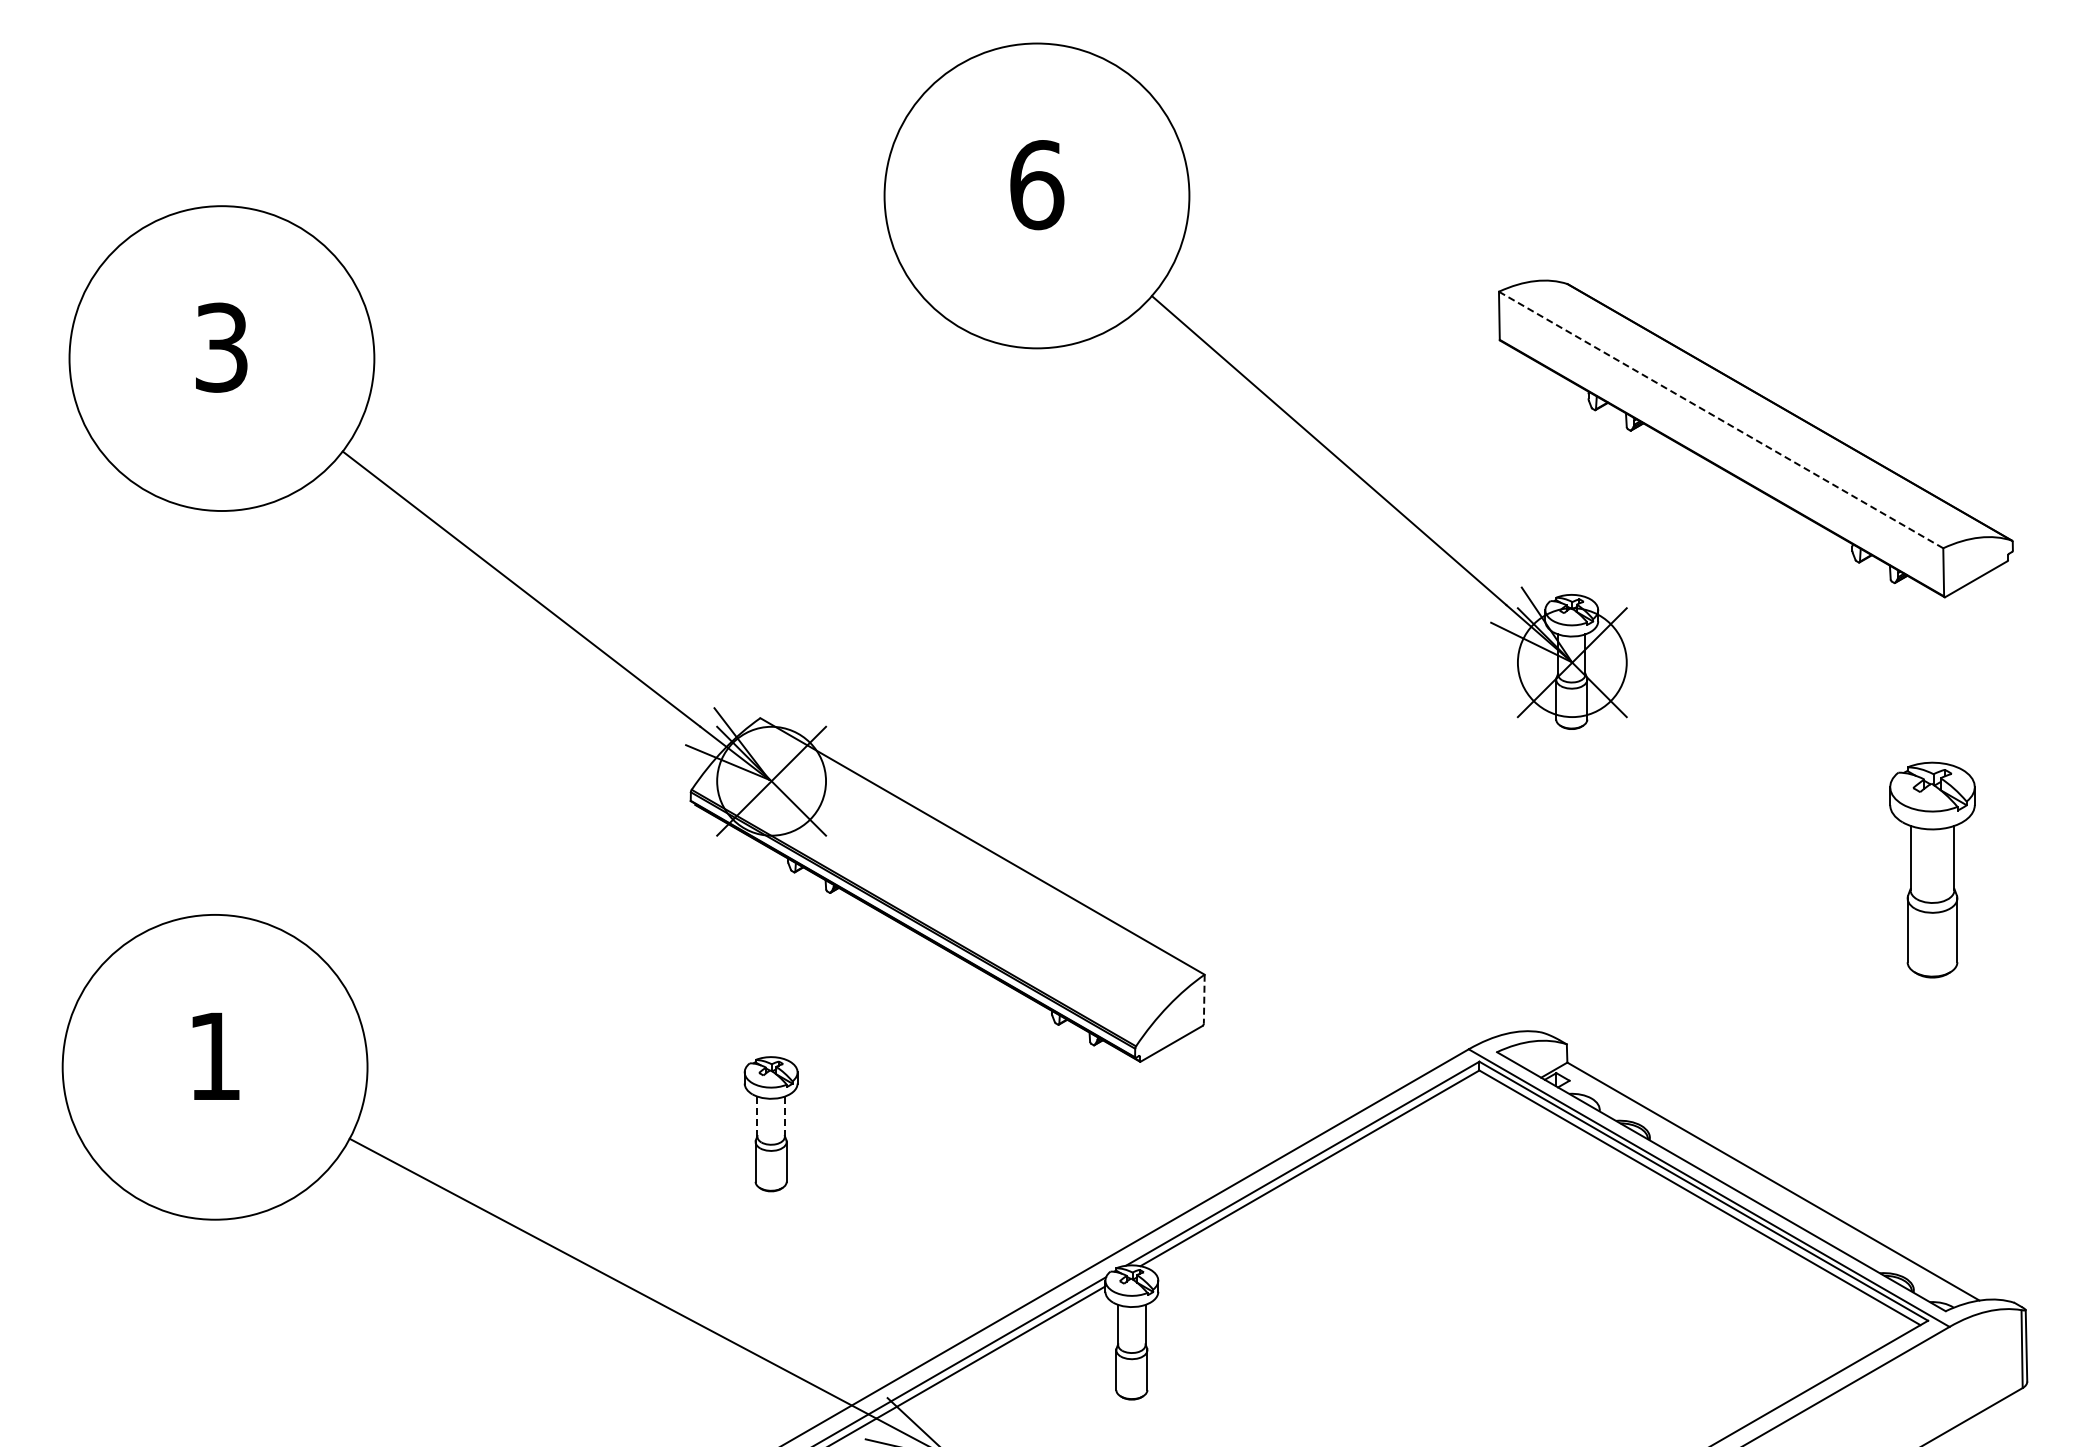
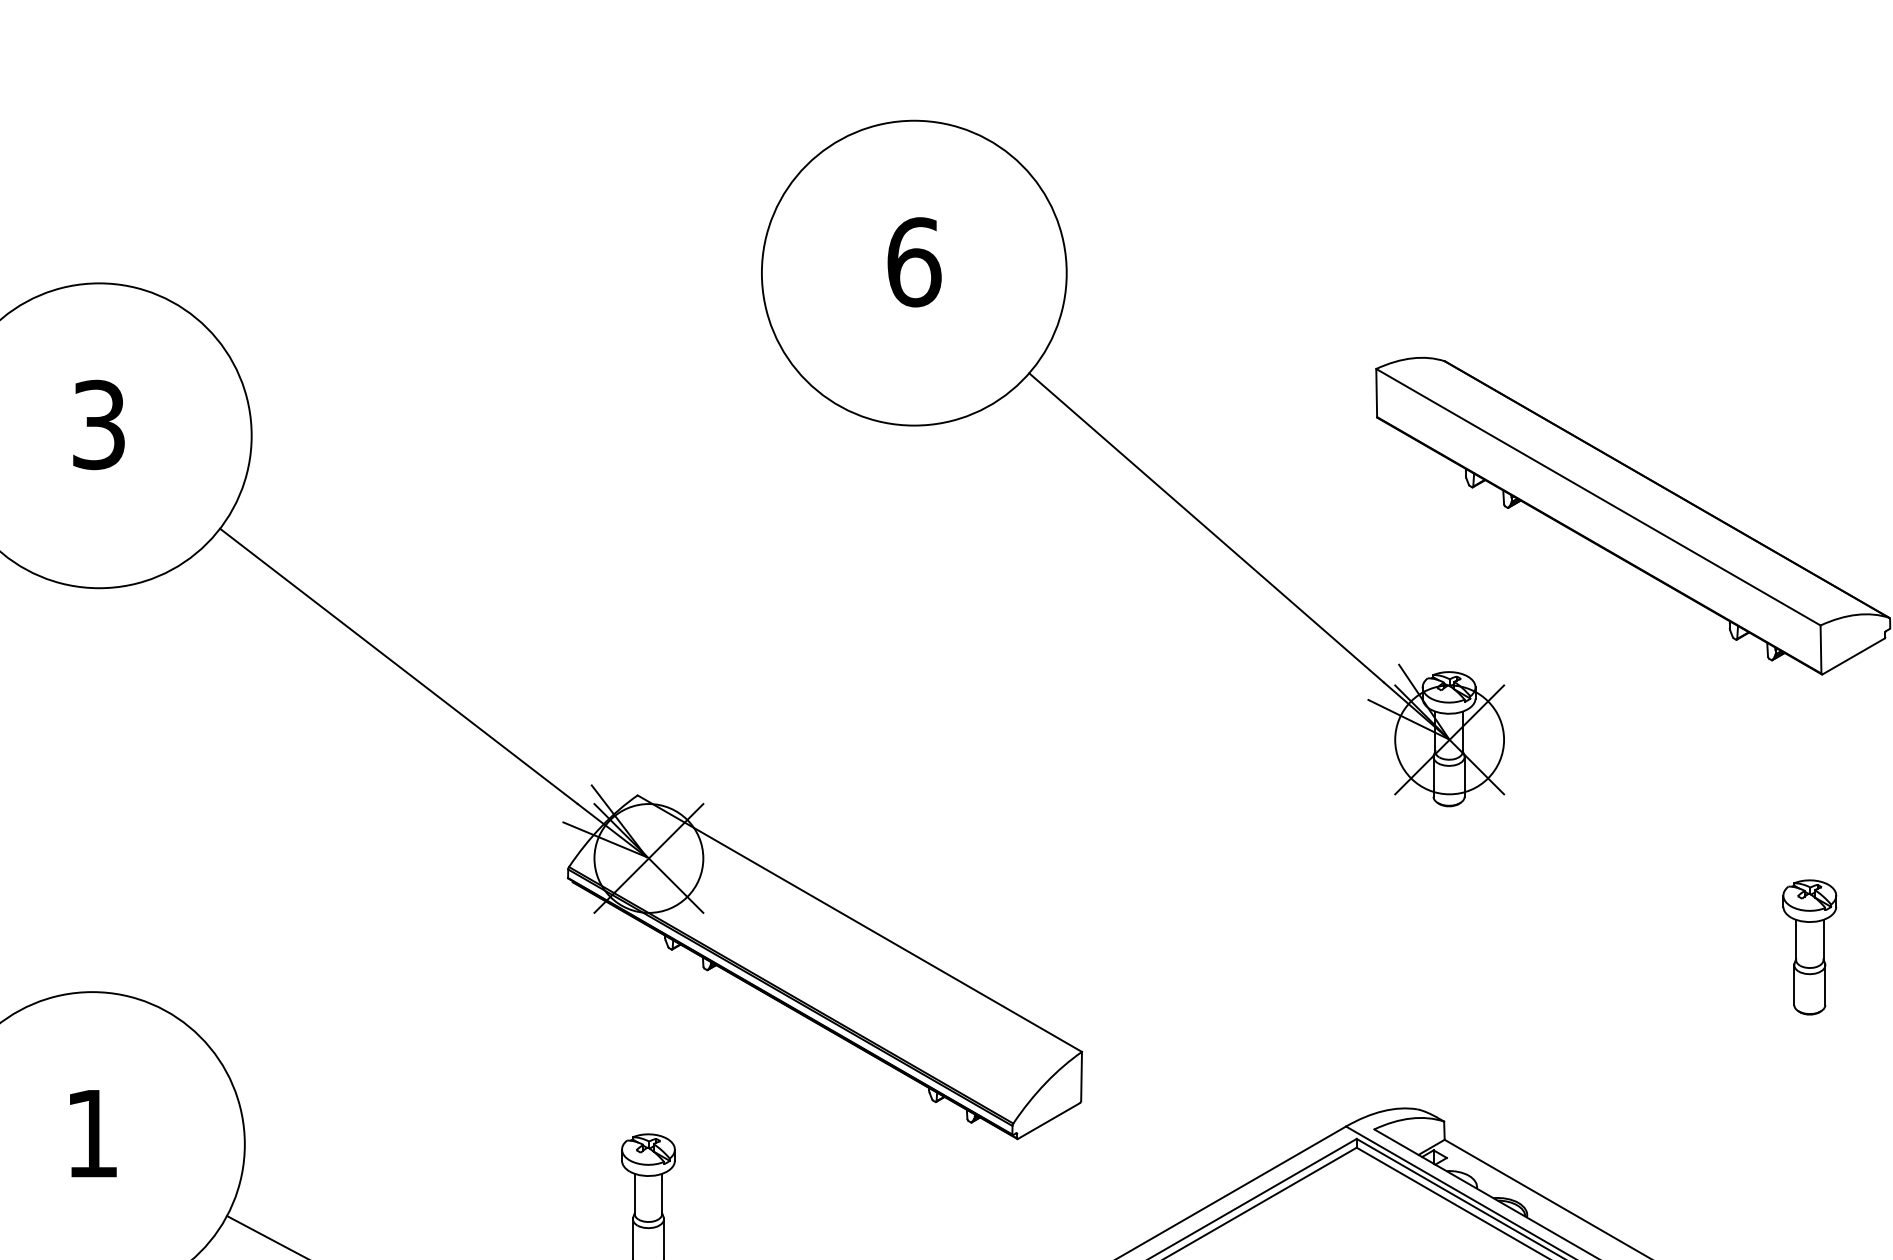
line: (1721, 420) -> (1598, 497), dashed -> solid
part: (1932, 870) -> (1809, 947), size x0.62
line: (1204, 999) -> (1081, 1076), dashed -> solid
line: (757, 1116) -> (634, 1193), dashed -> solid
line: (784, 1116) -> (661, 1193), dashed -> solid

